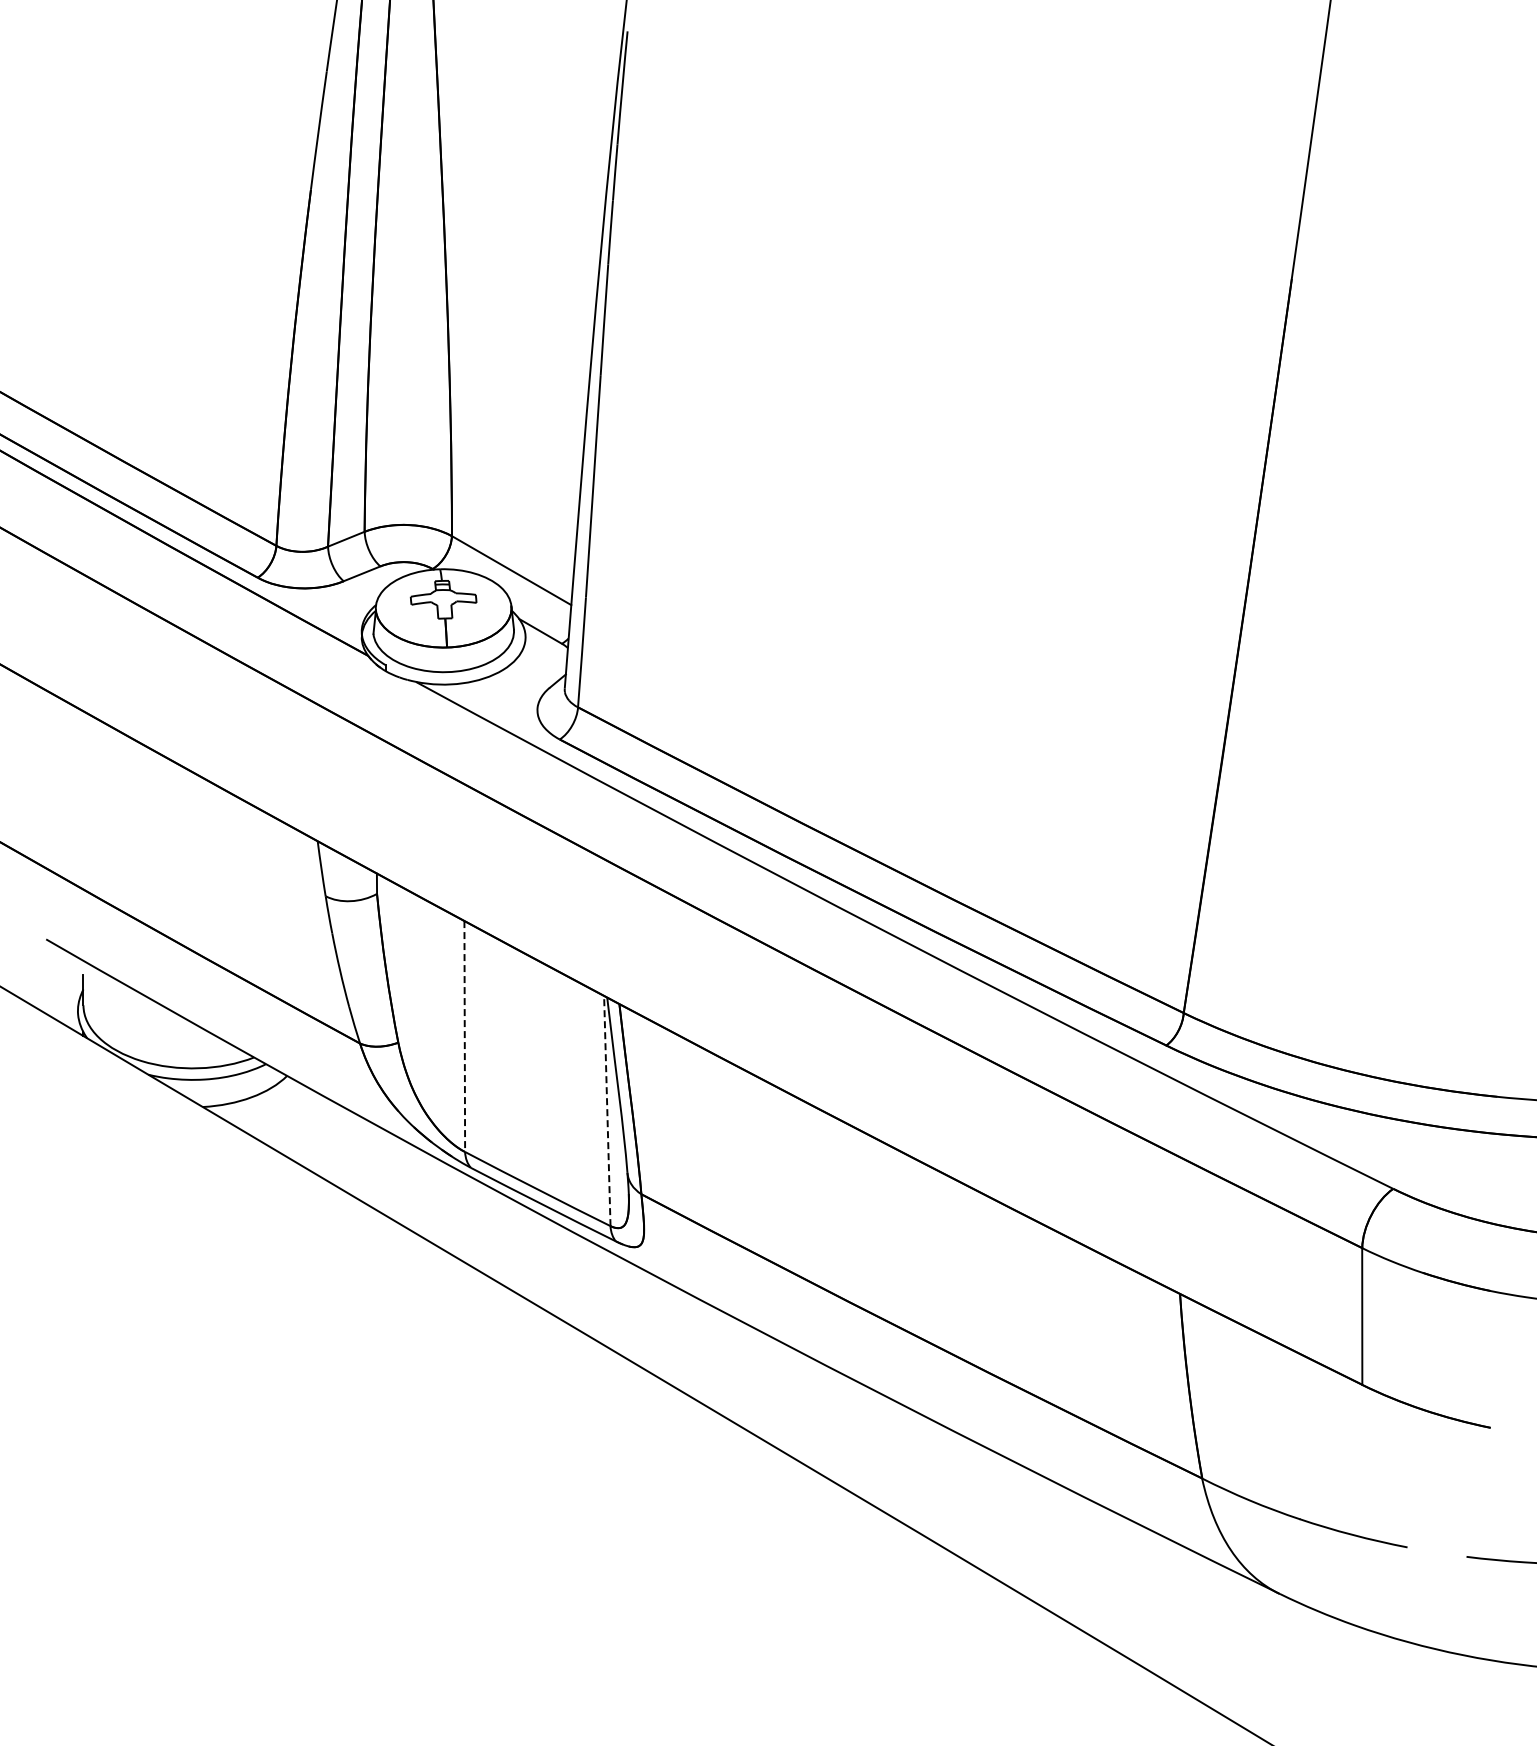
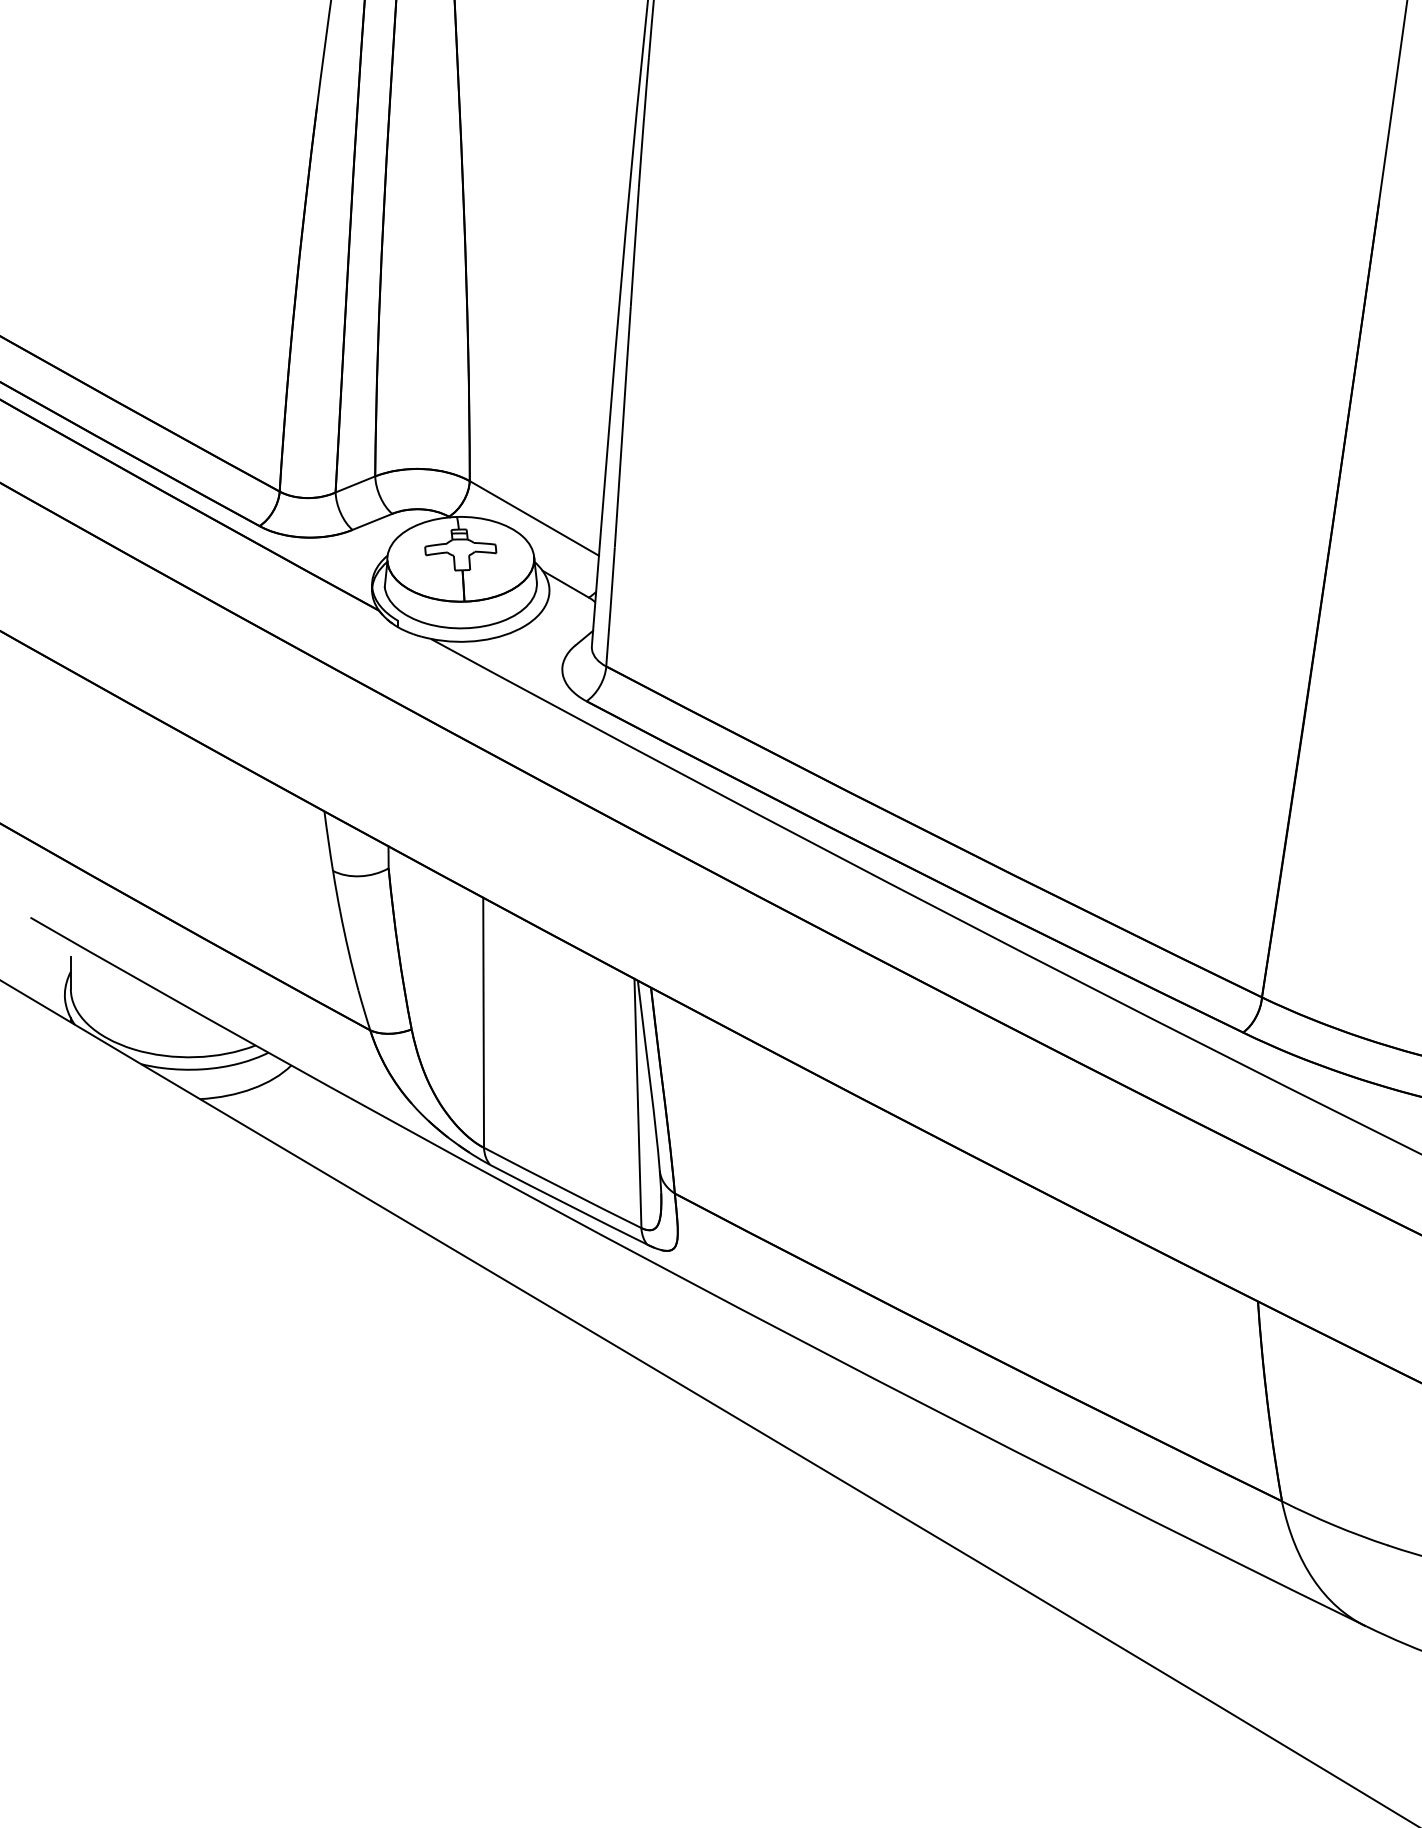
line: (464, 1037) -> (483, 1023), dashed -> solid
line: (607, 1110) -> (638, 1102), dashed -> solid

